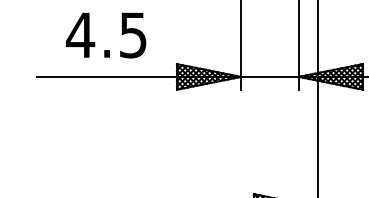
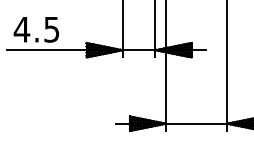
text: (106, 34) -> (36, 29), moved

